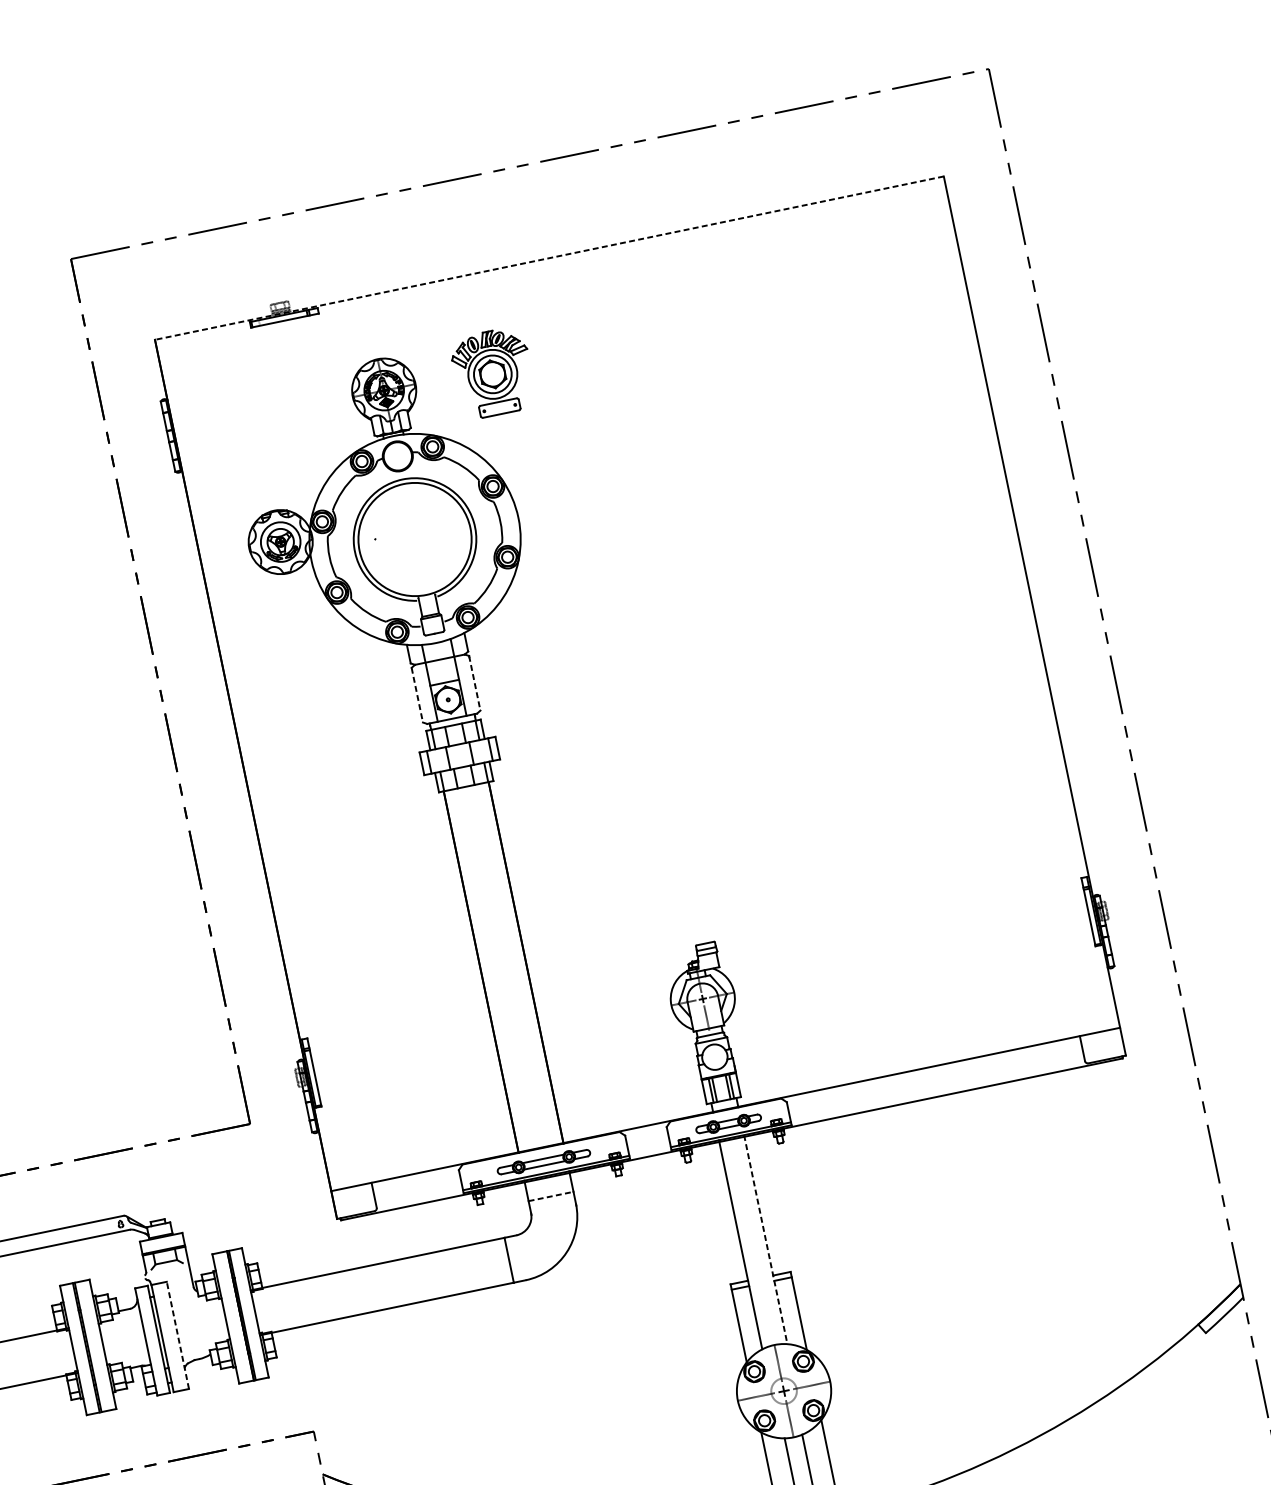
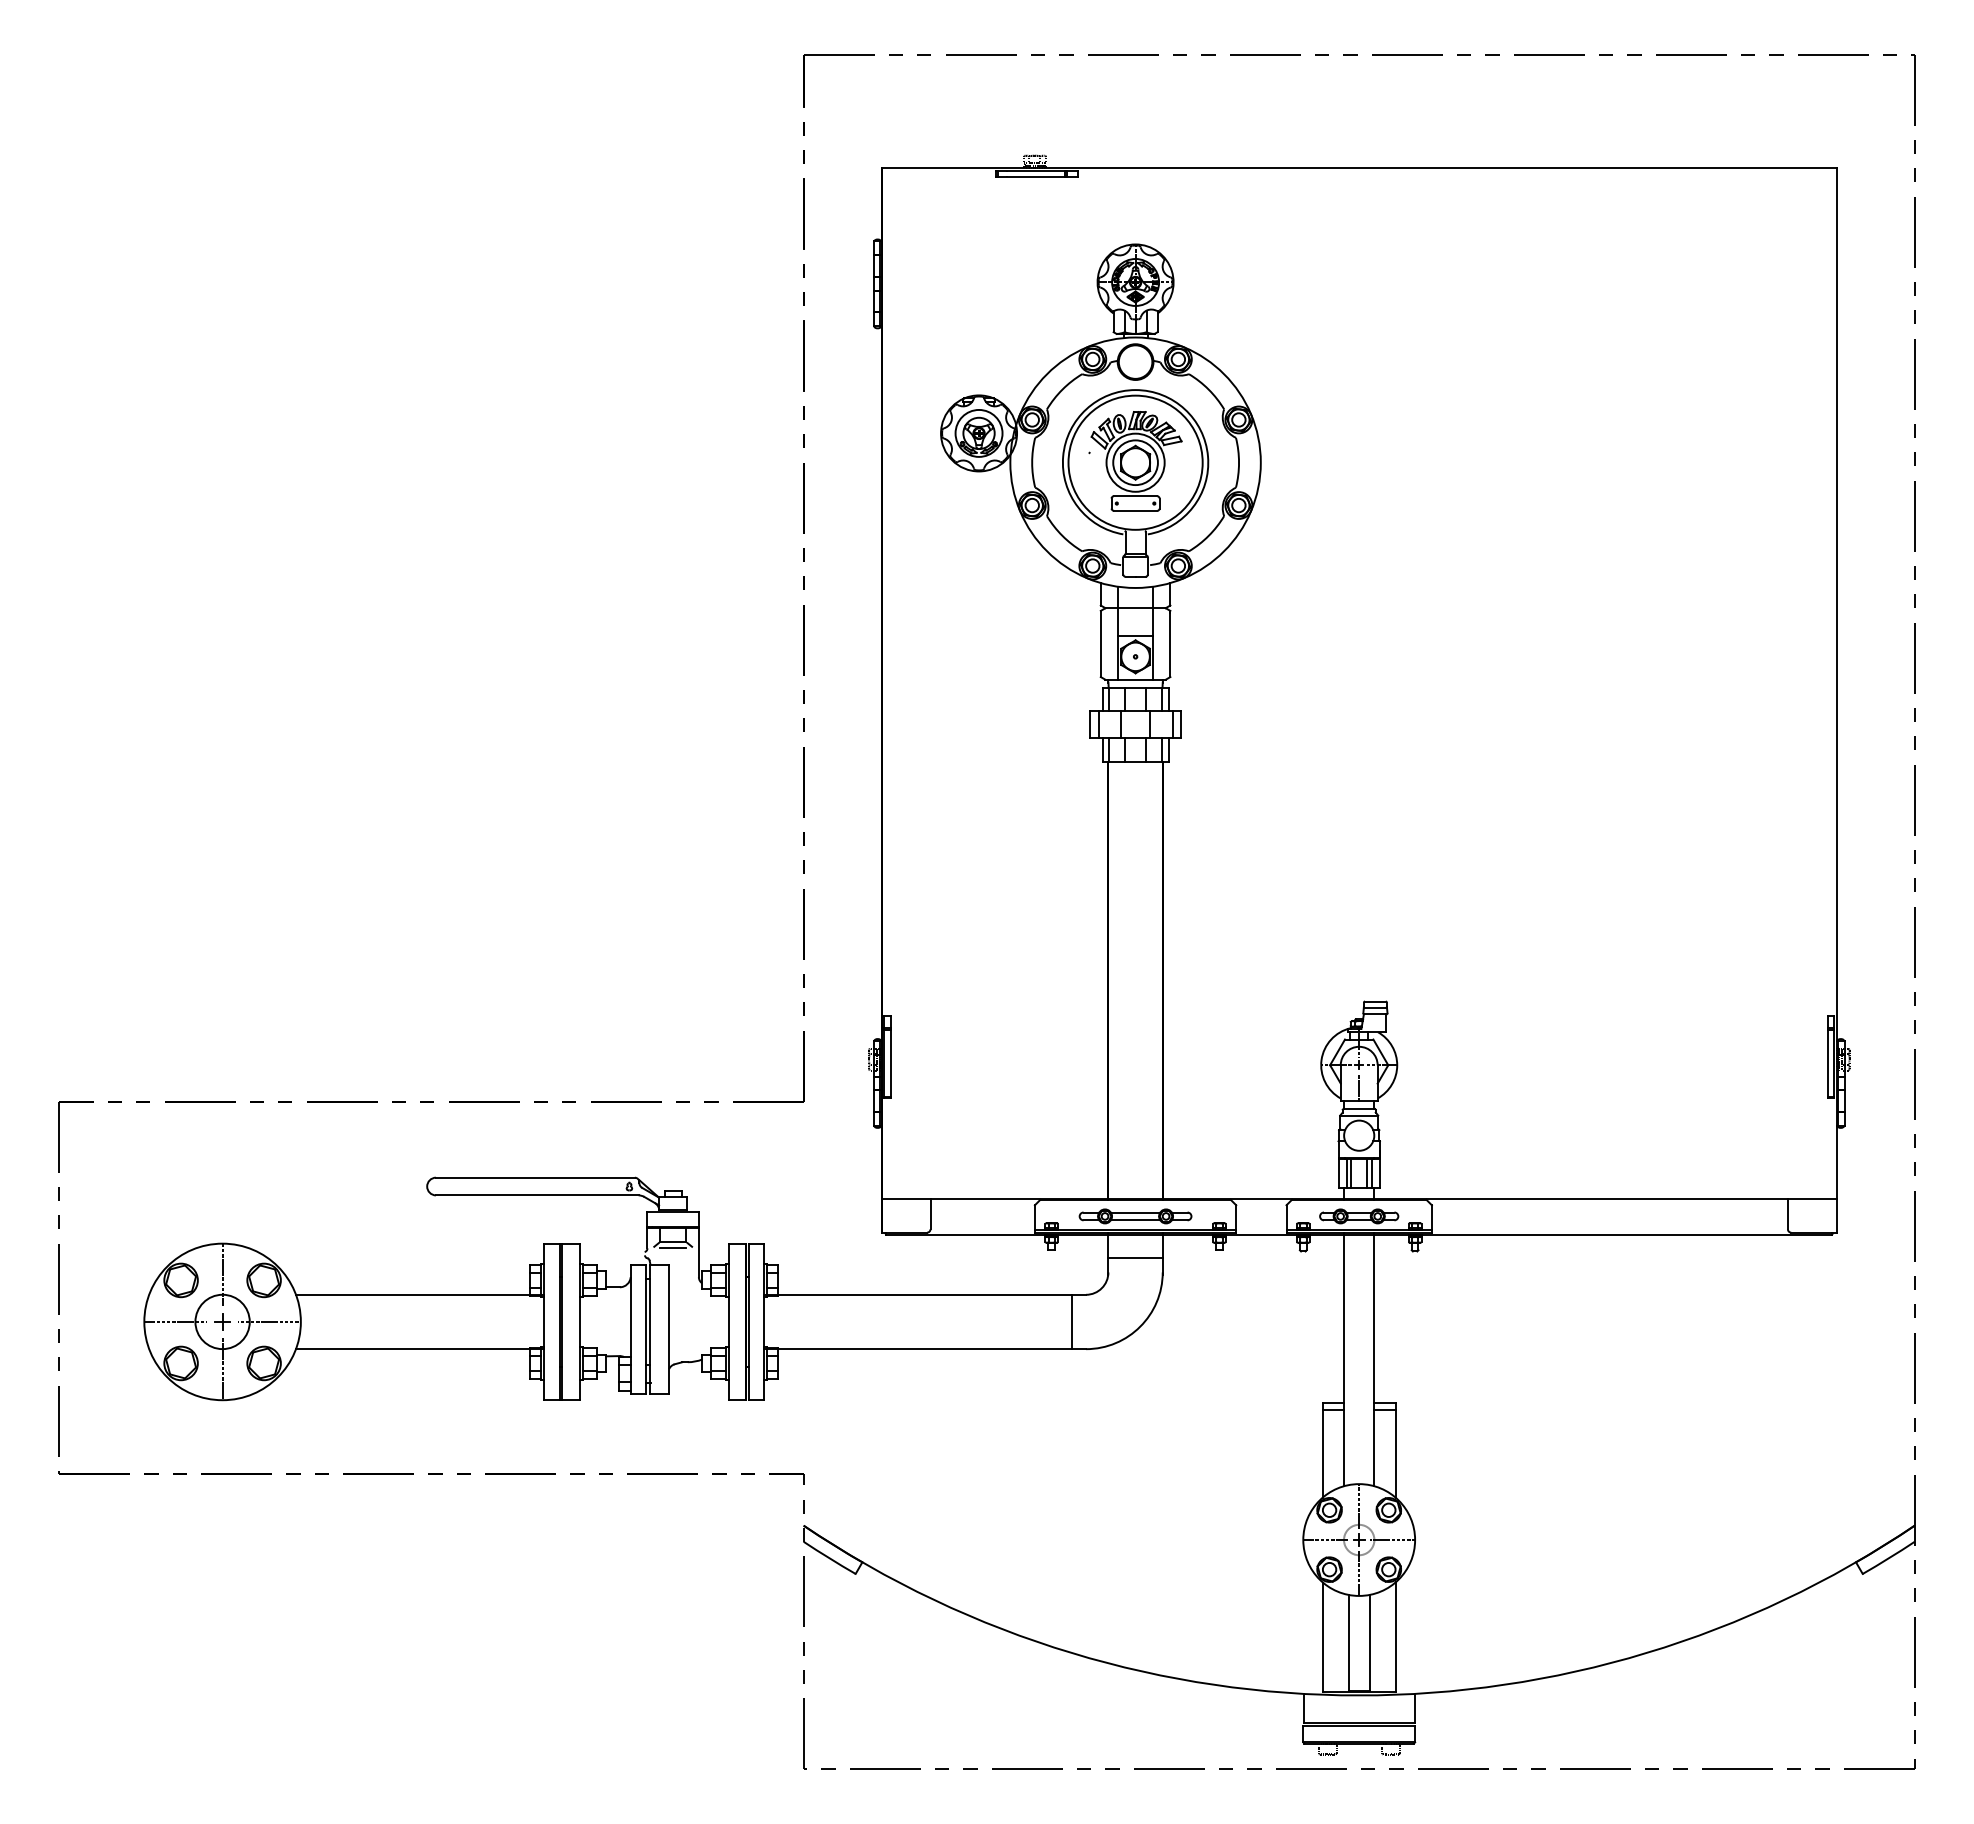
line: (548, 258) -> (1358, 168), dashed -> solid
part: (493, 373) -> (1136, 461), moved
line: (474, 683) -> (1170, 644), dashed -> solid
line: (417, 695) -> (1100, 644), dashed -> solid
line: (551, 1196) -> (1136, 1258), dashed -> solid
line: (765, 1240) -> (1374, 1360), dashed -> solid
line: (167, 1267) -> (673, 1248), added
line: (178, 1335) -> (669, 1329), dashed -> solid

